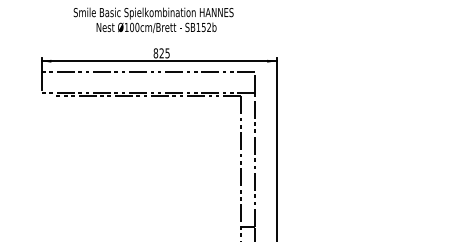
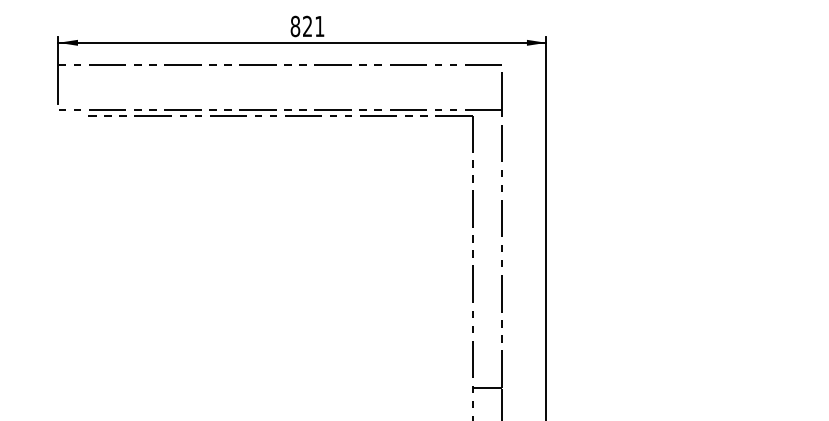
text: (167, 53) -> (319, 26), 825 -> 821

